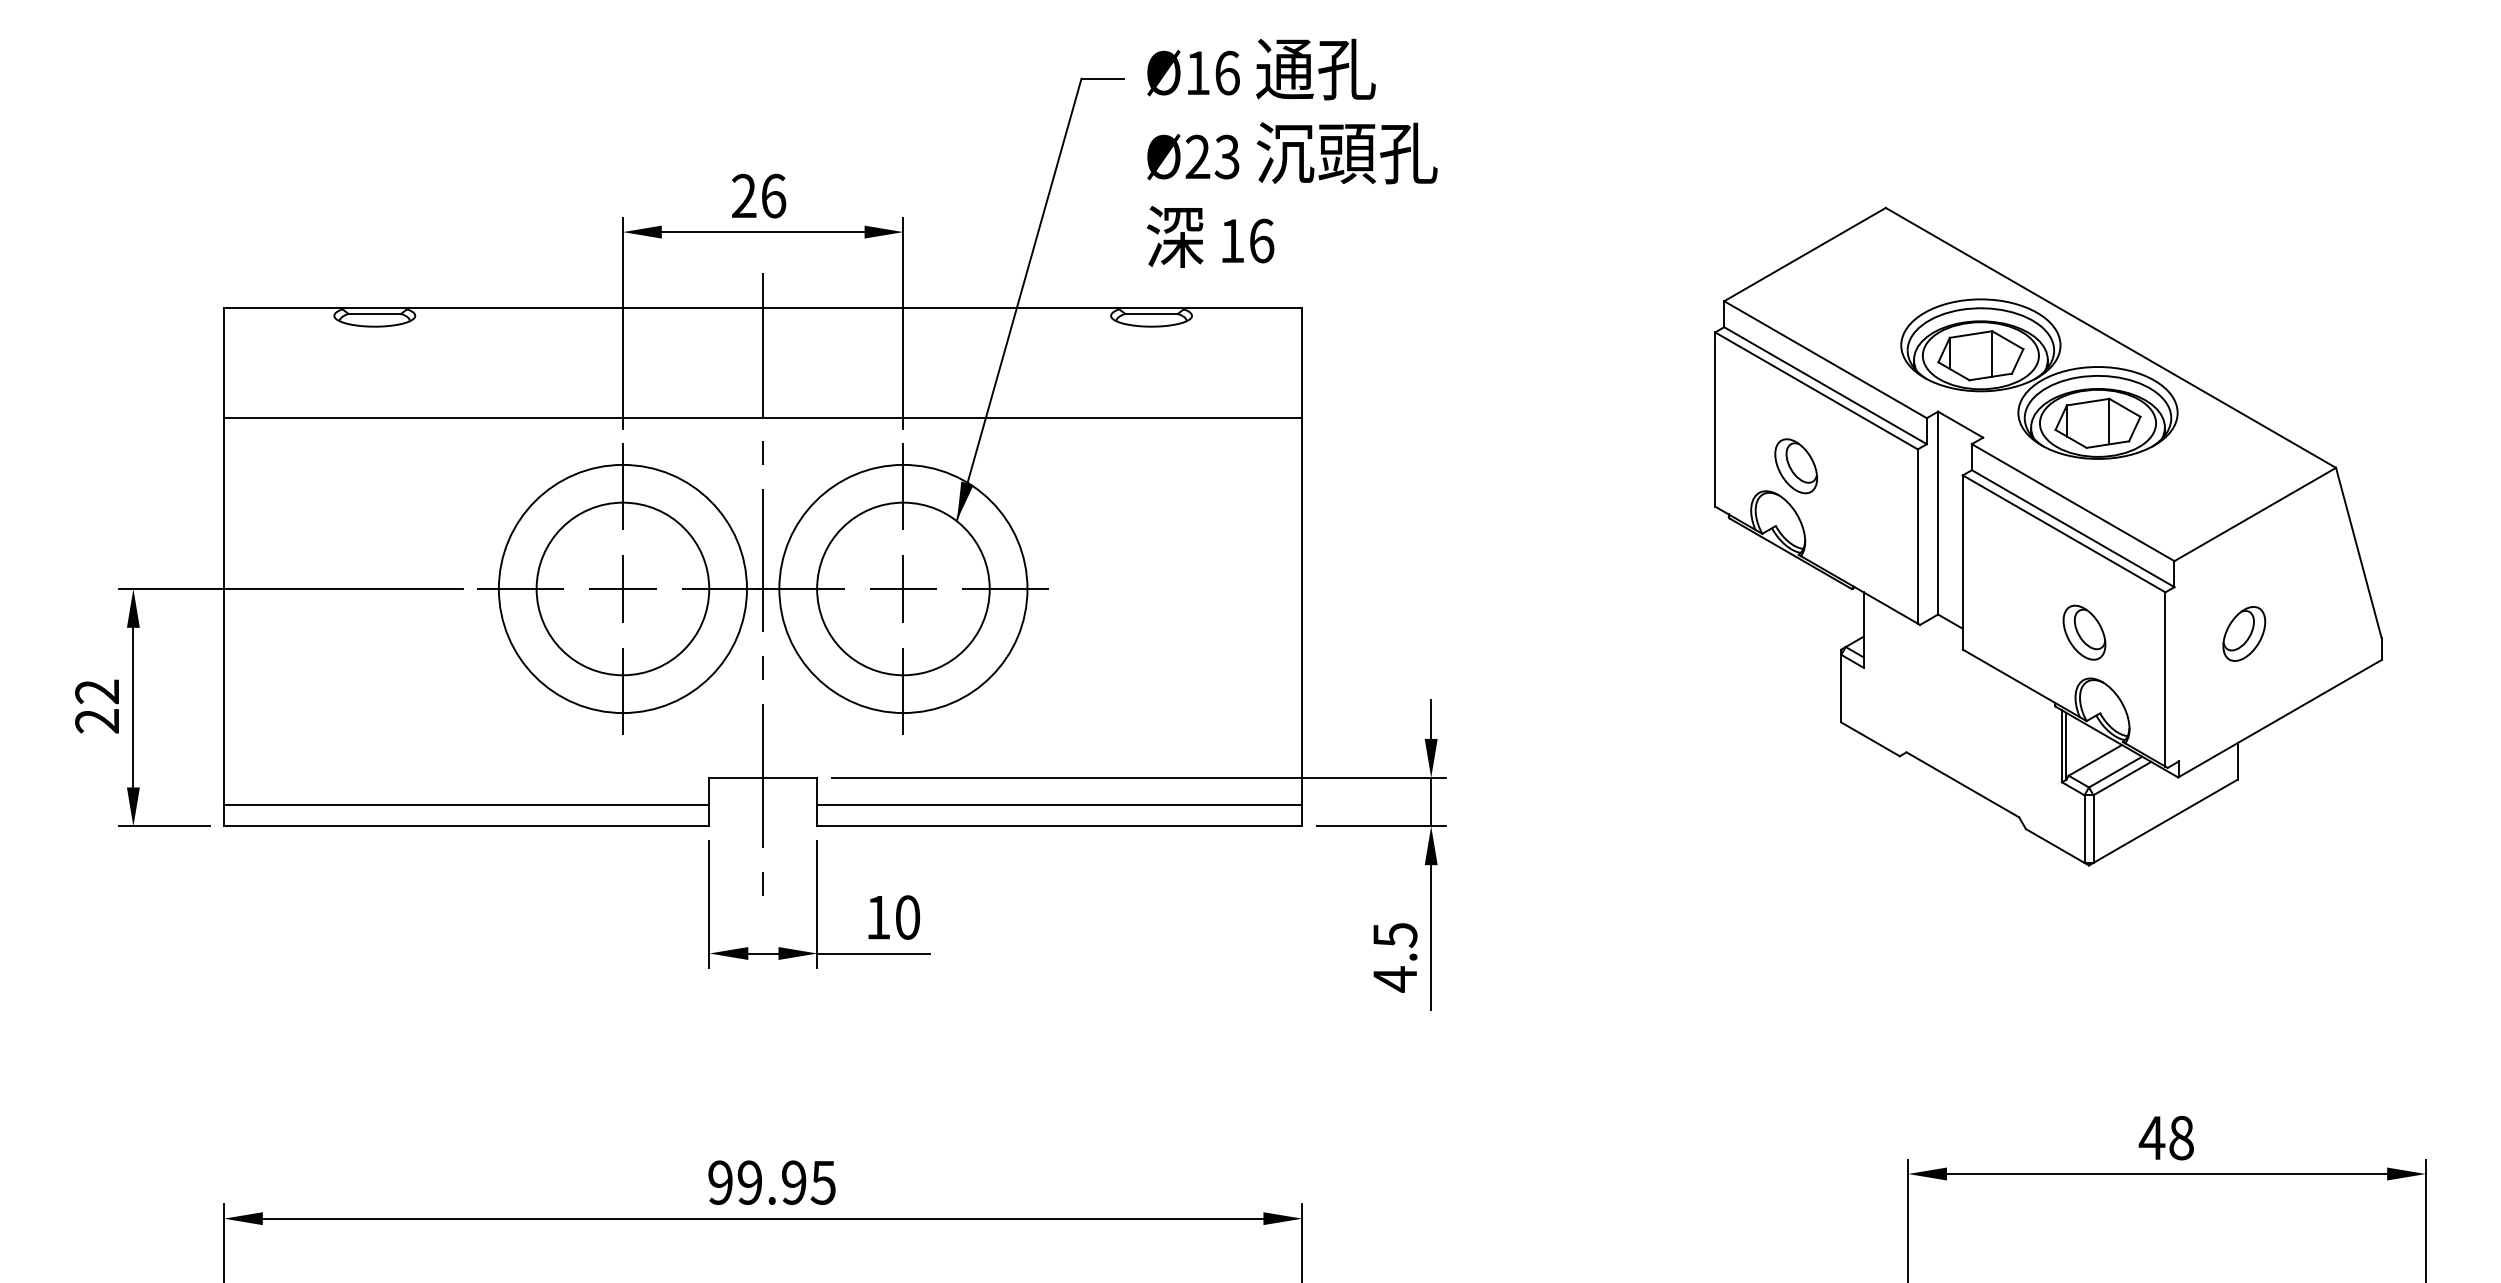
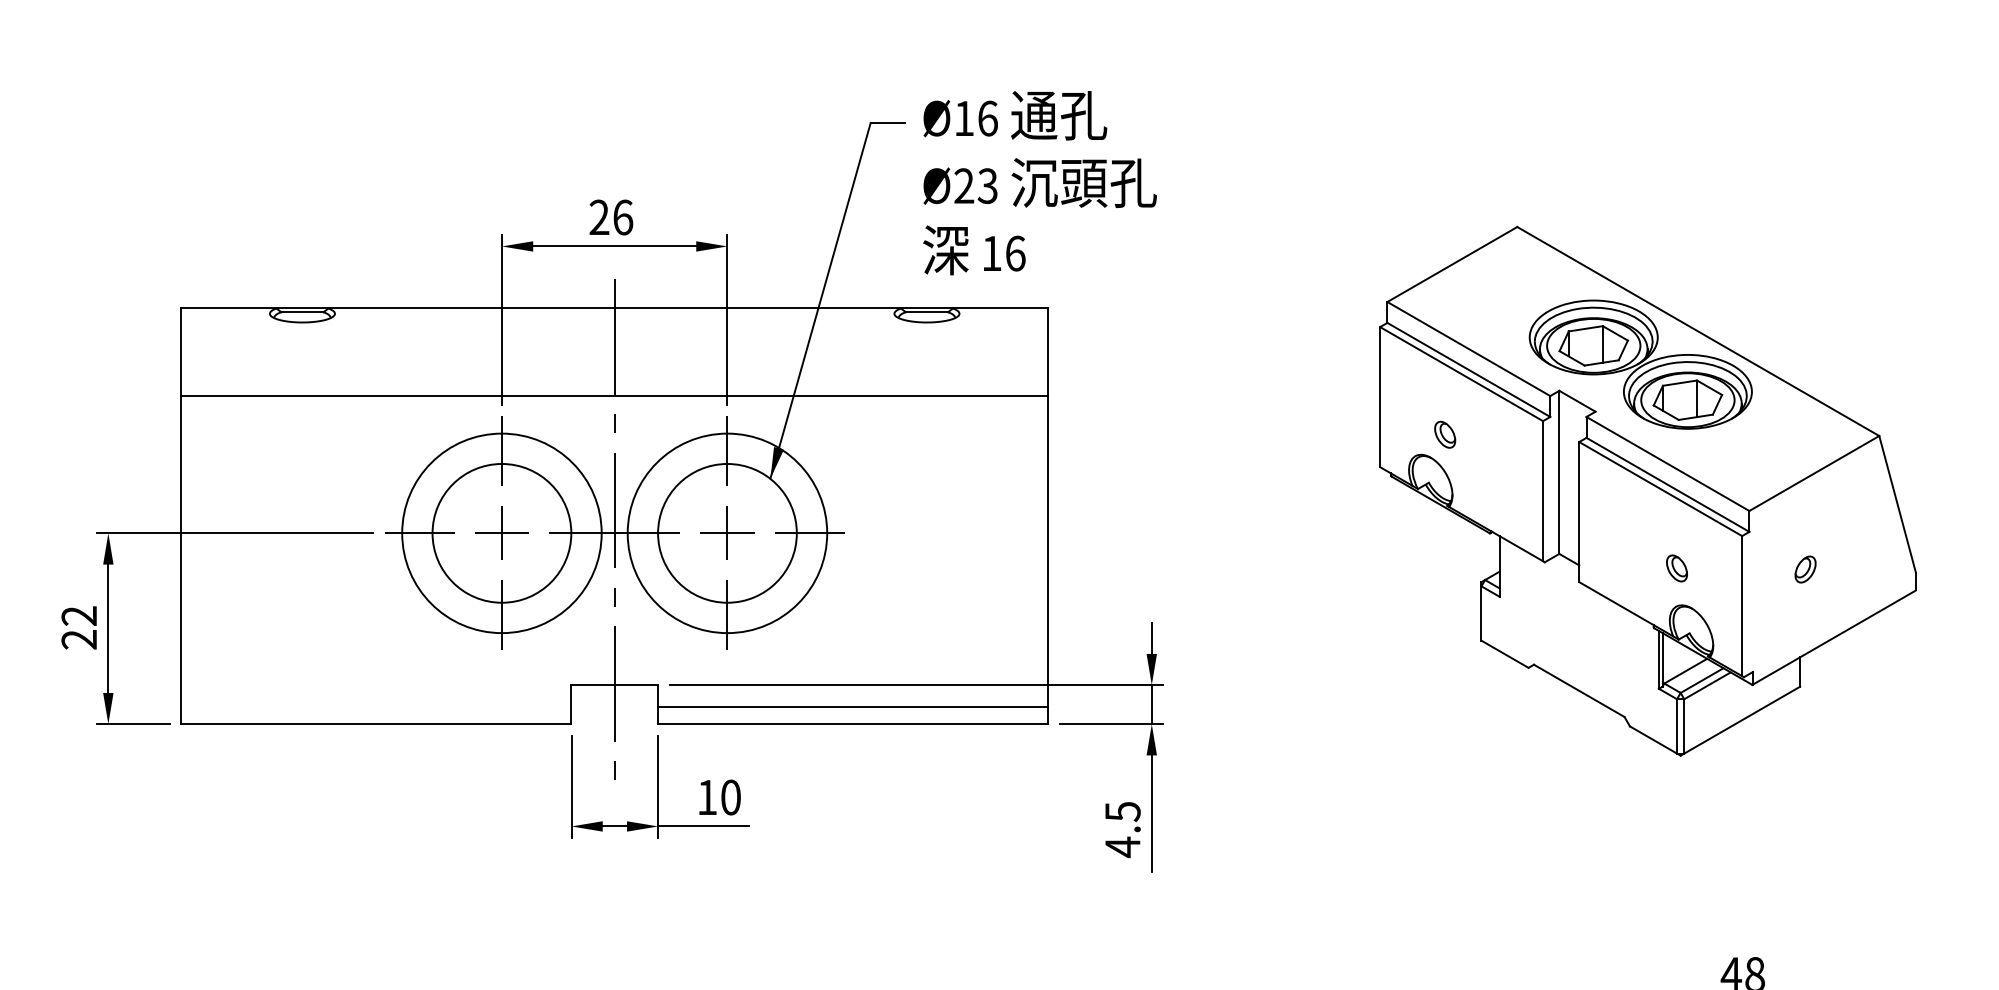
part: (1795, 466) -> (1444, 434), size x0.6
part: (2084, 632) -> (1677, 568), size x0.6
part: (2244, 633) -> (1805, 569), size x0.6
line: (466, 804) -> (376, 706), removed

